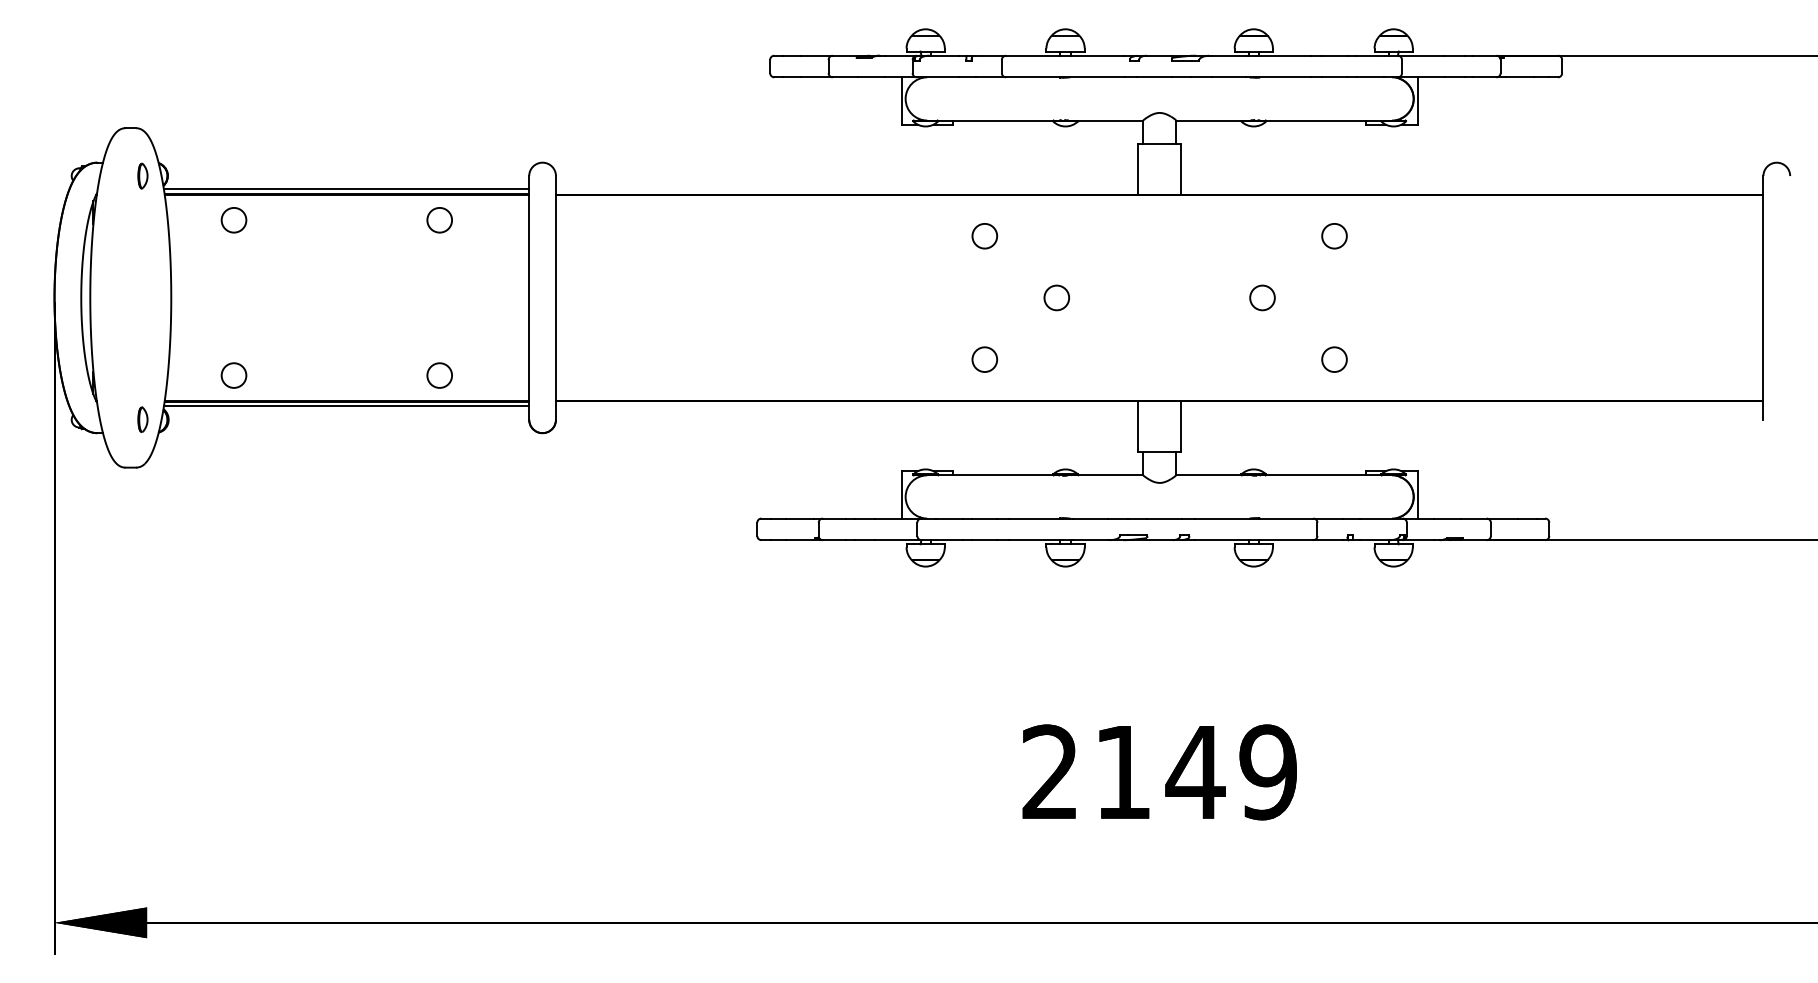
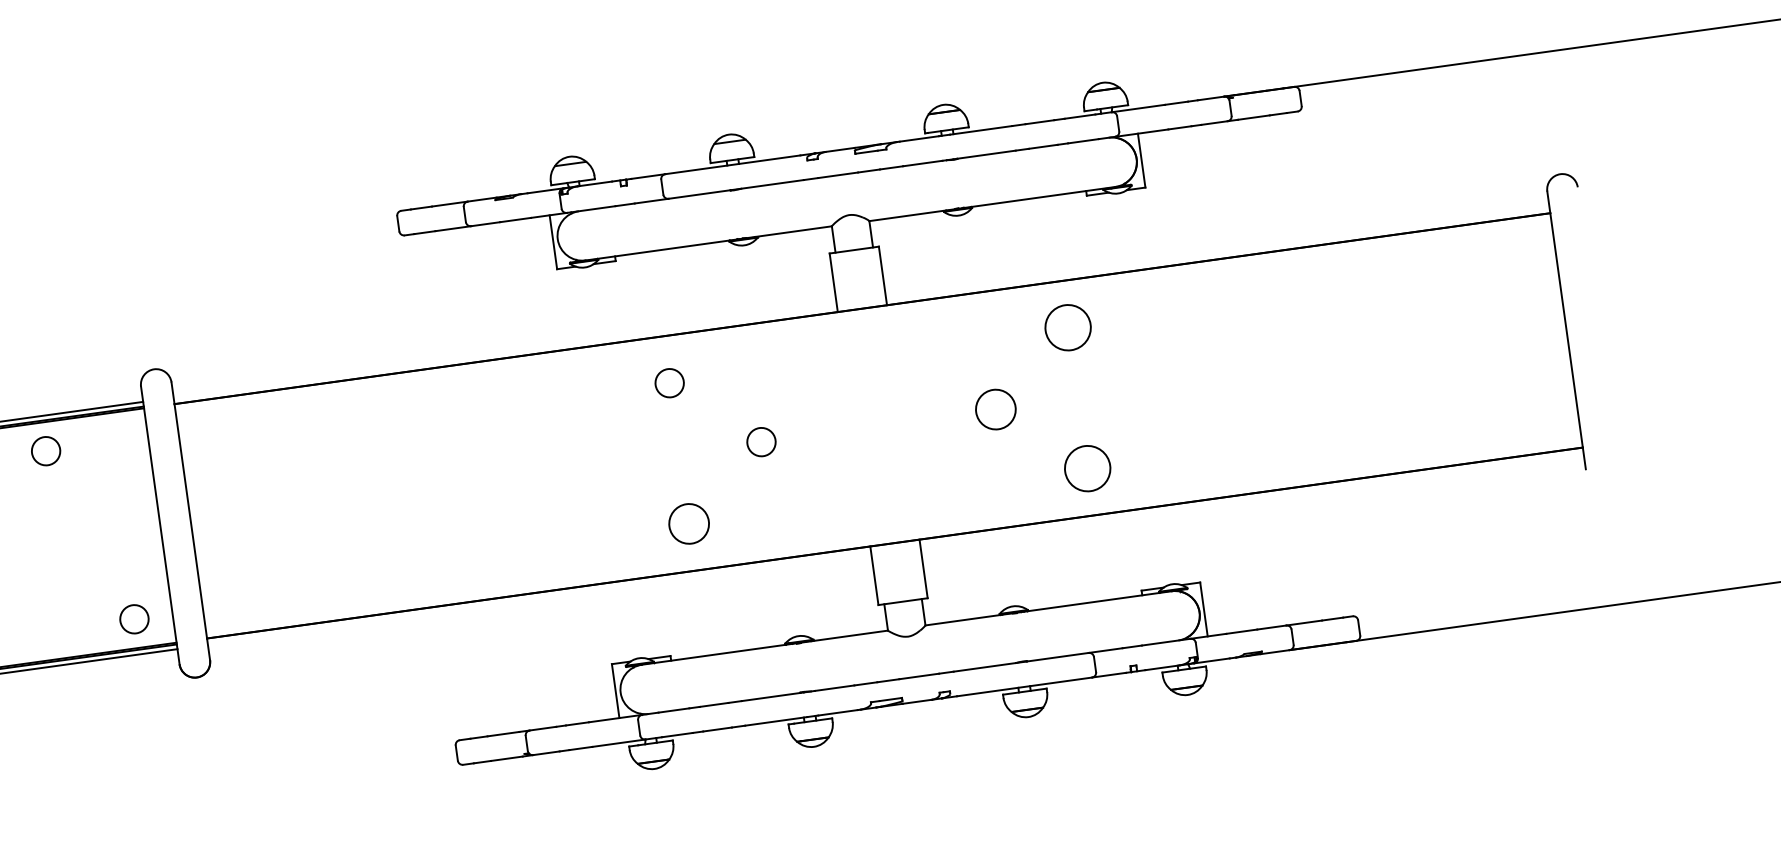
circle: (1334, 236) -> (1068, 328), size x1.6
circle: (1262, 297) -> (995, 409), size x1.4
circle: (984, 359) -> (688, 523), size x1.4
circle: (1334, 359) -> (1087, 468), size x1.6
circle: (439, 375) -> (134, 619), moved

